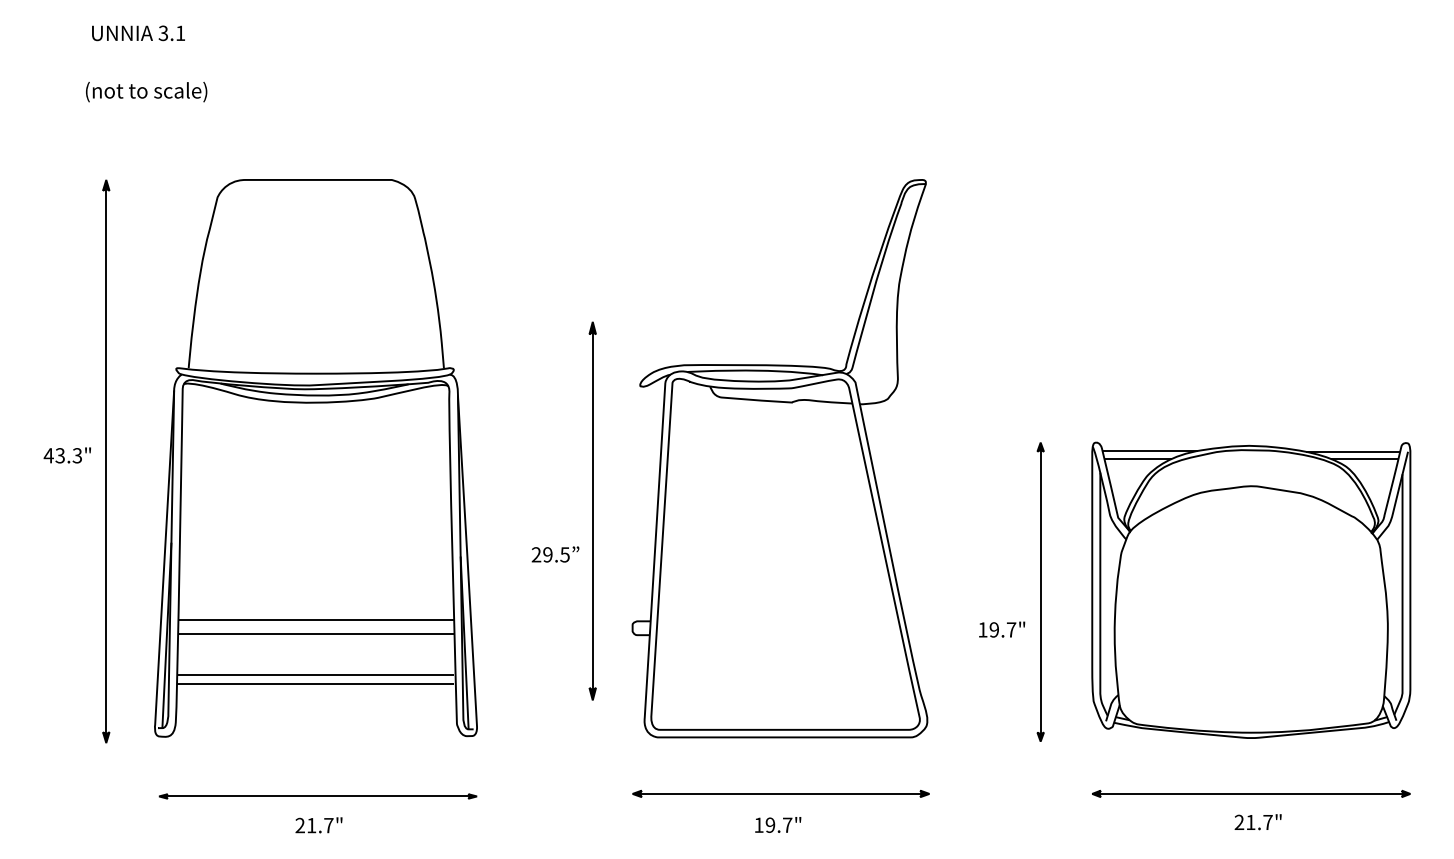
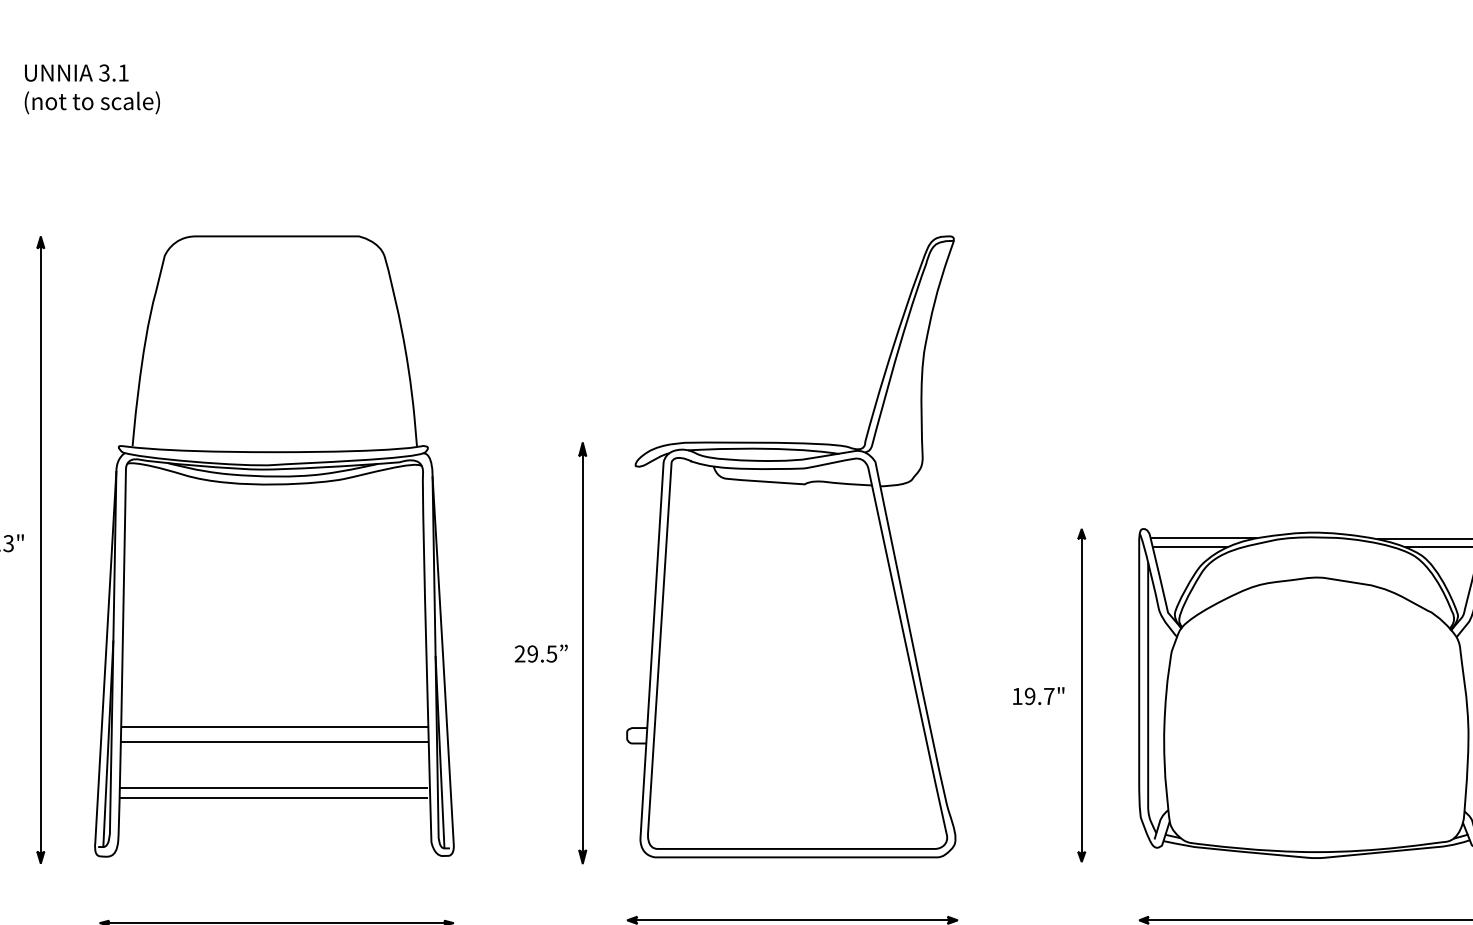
text: (146, 91) -> (92, 102), moved
part: (592, 510) -> (582, 652), moved
text: (1002, 629) -> (1039, 695), moved

